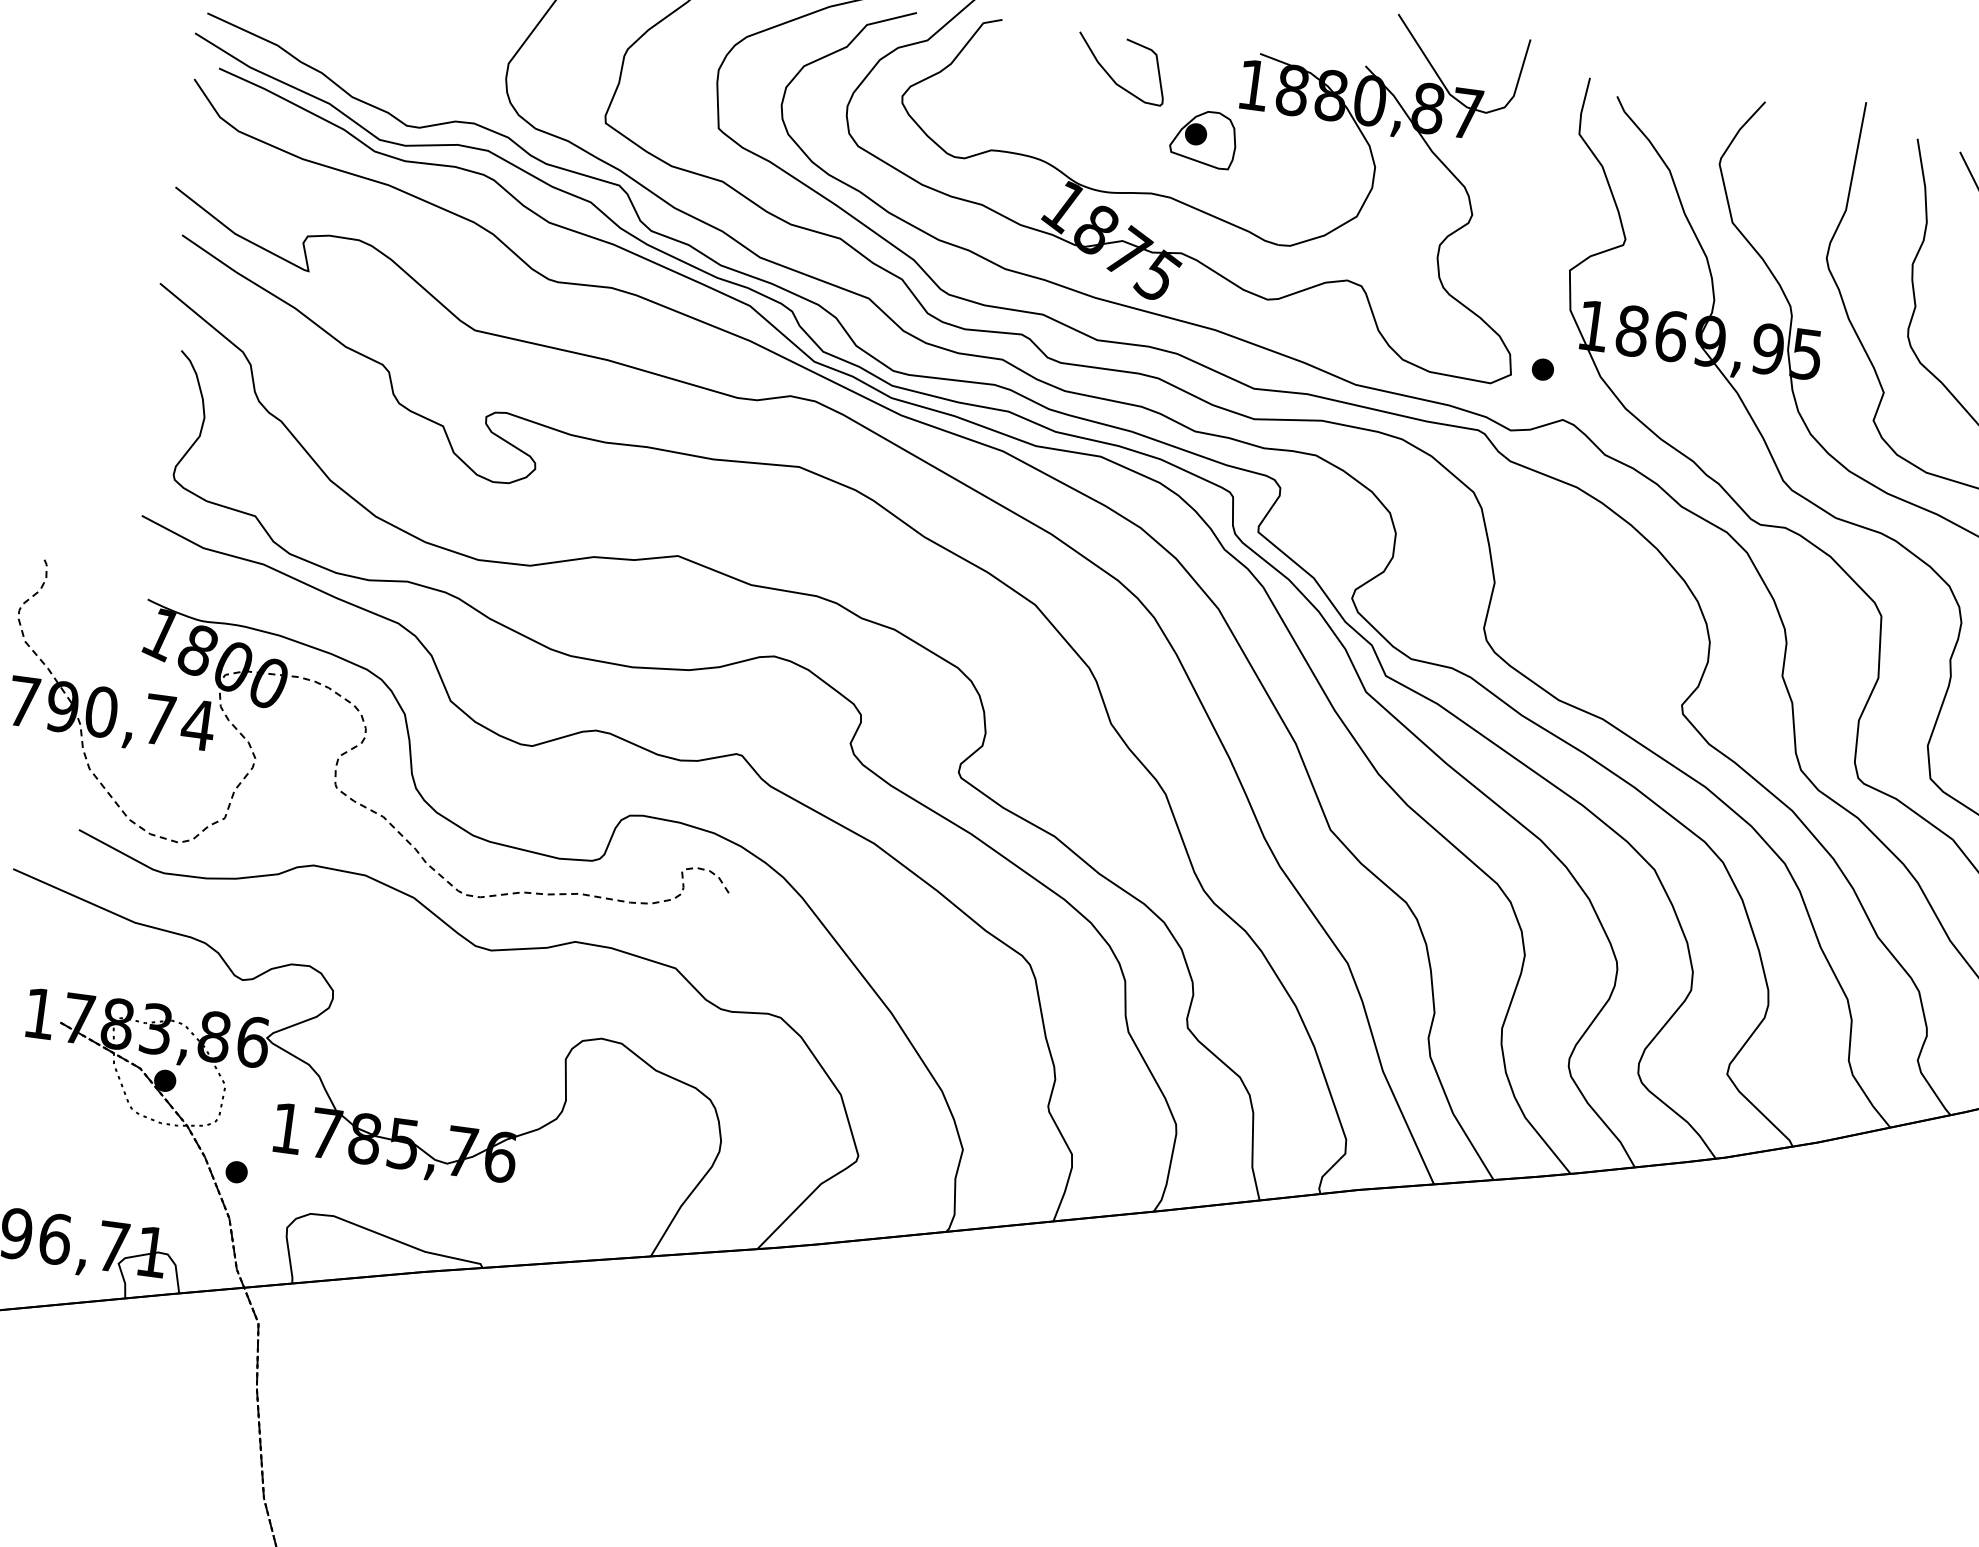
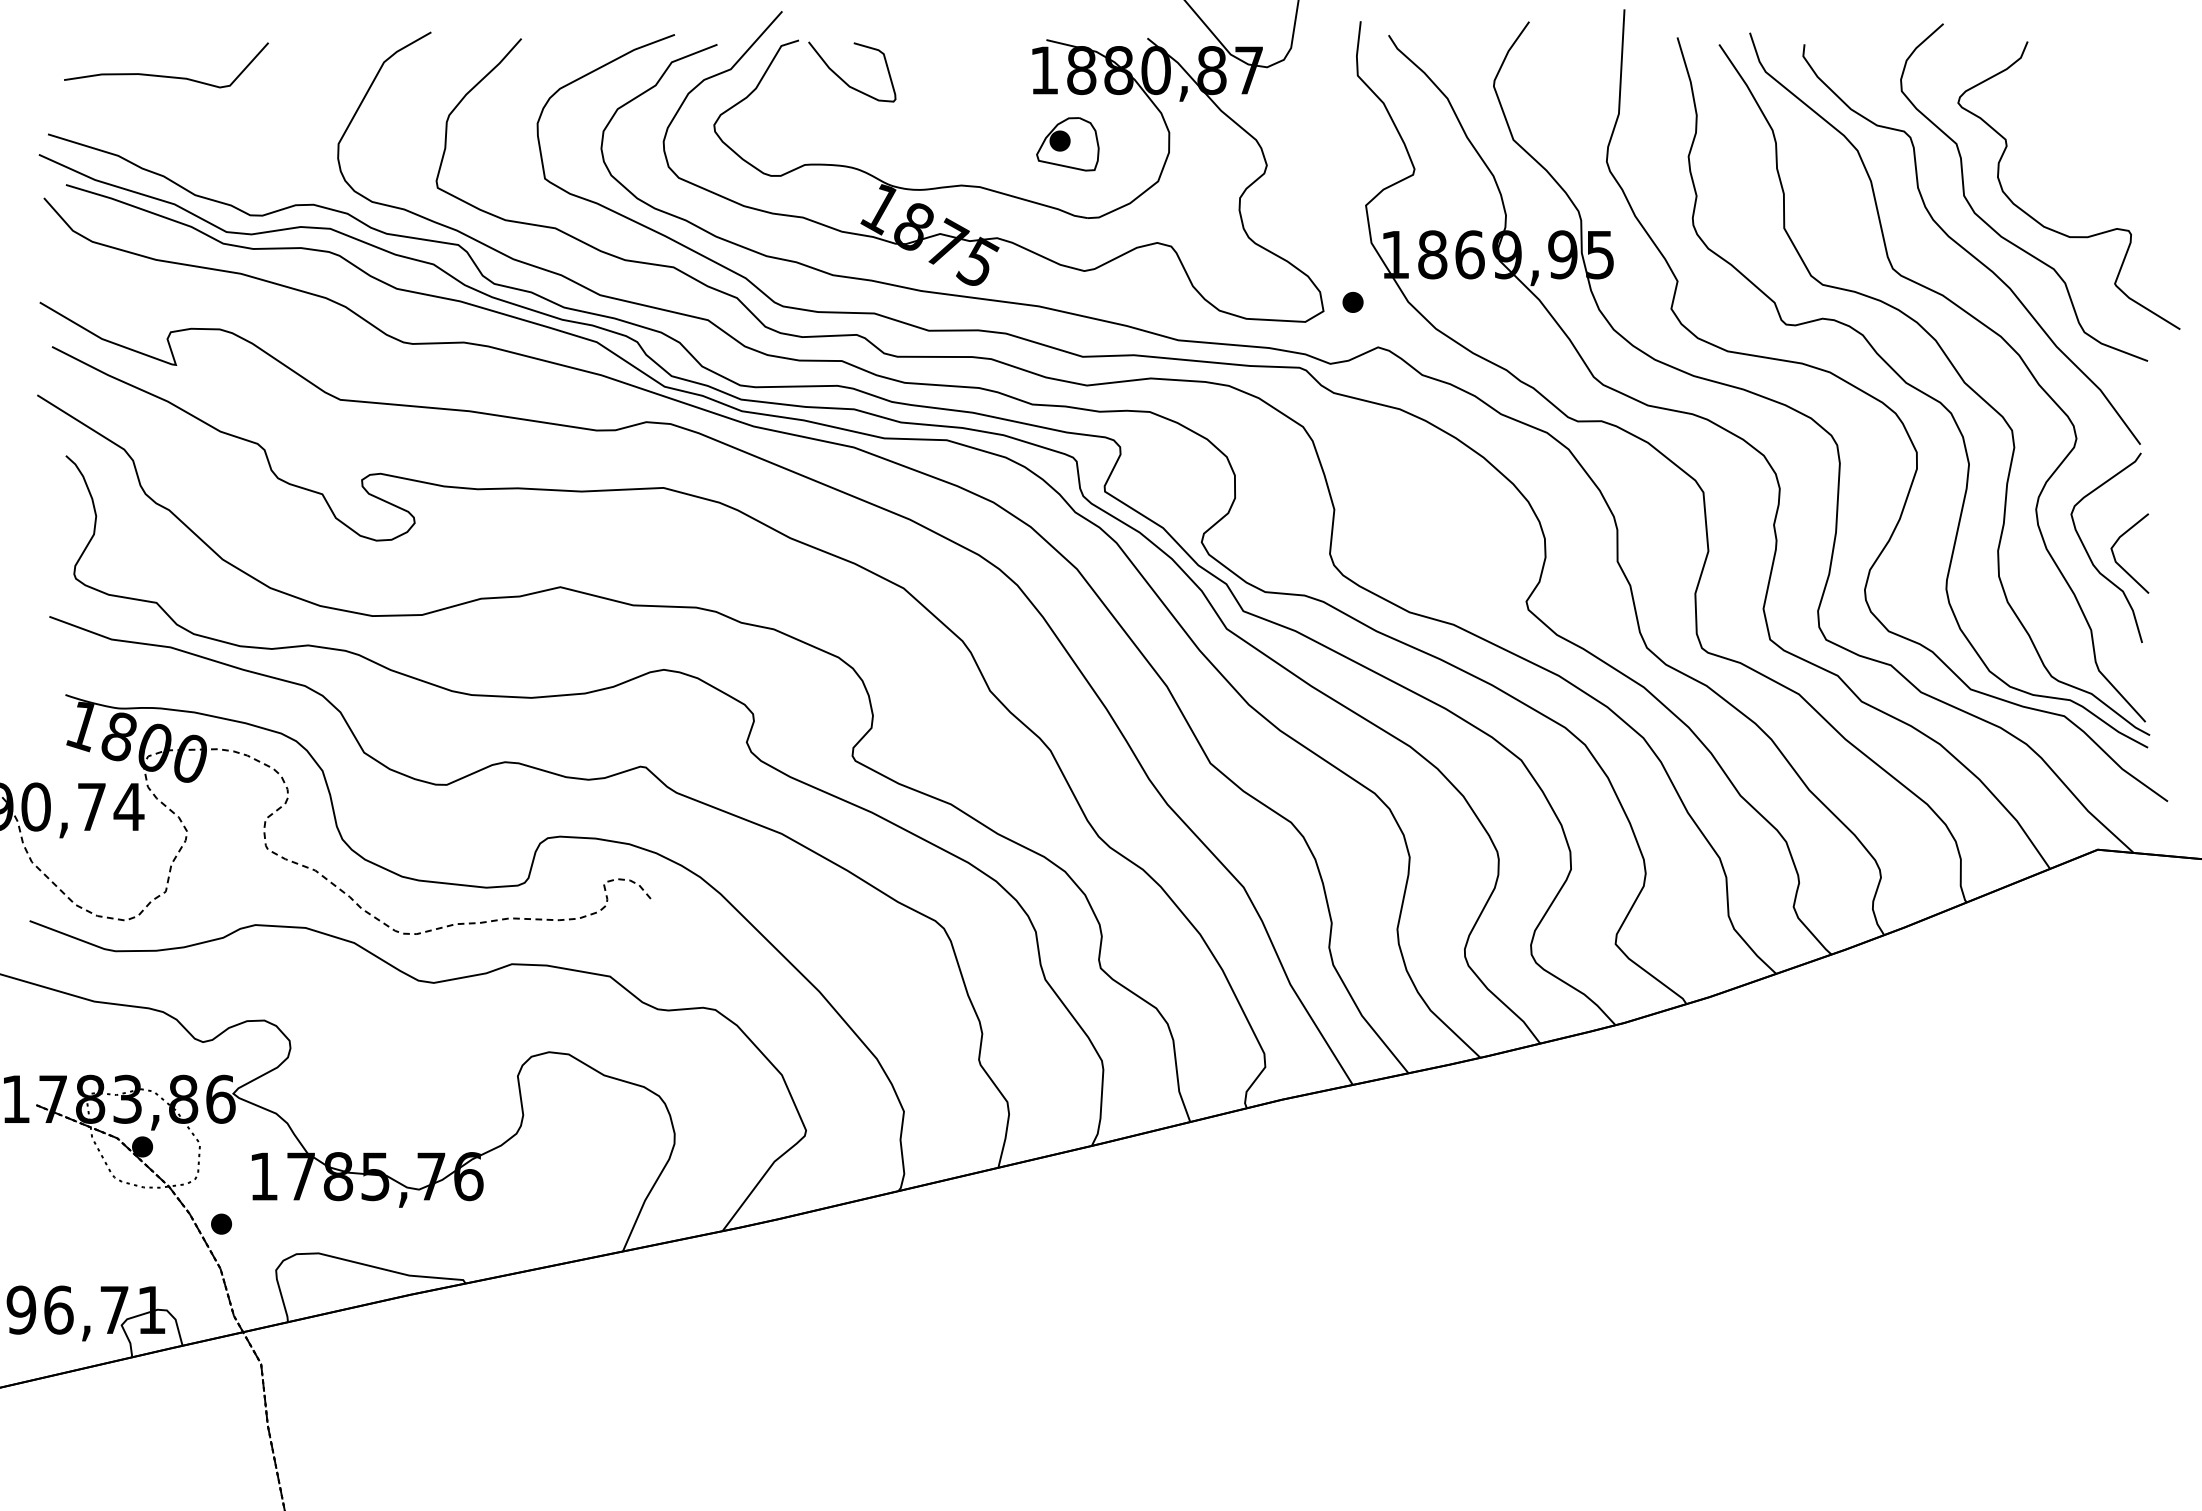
curve: (1111, 75) -> (843, 79), moved
part: (1203, 138) -> (1067, 144), moved

